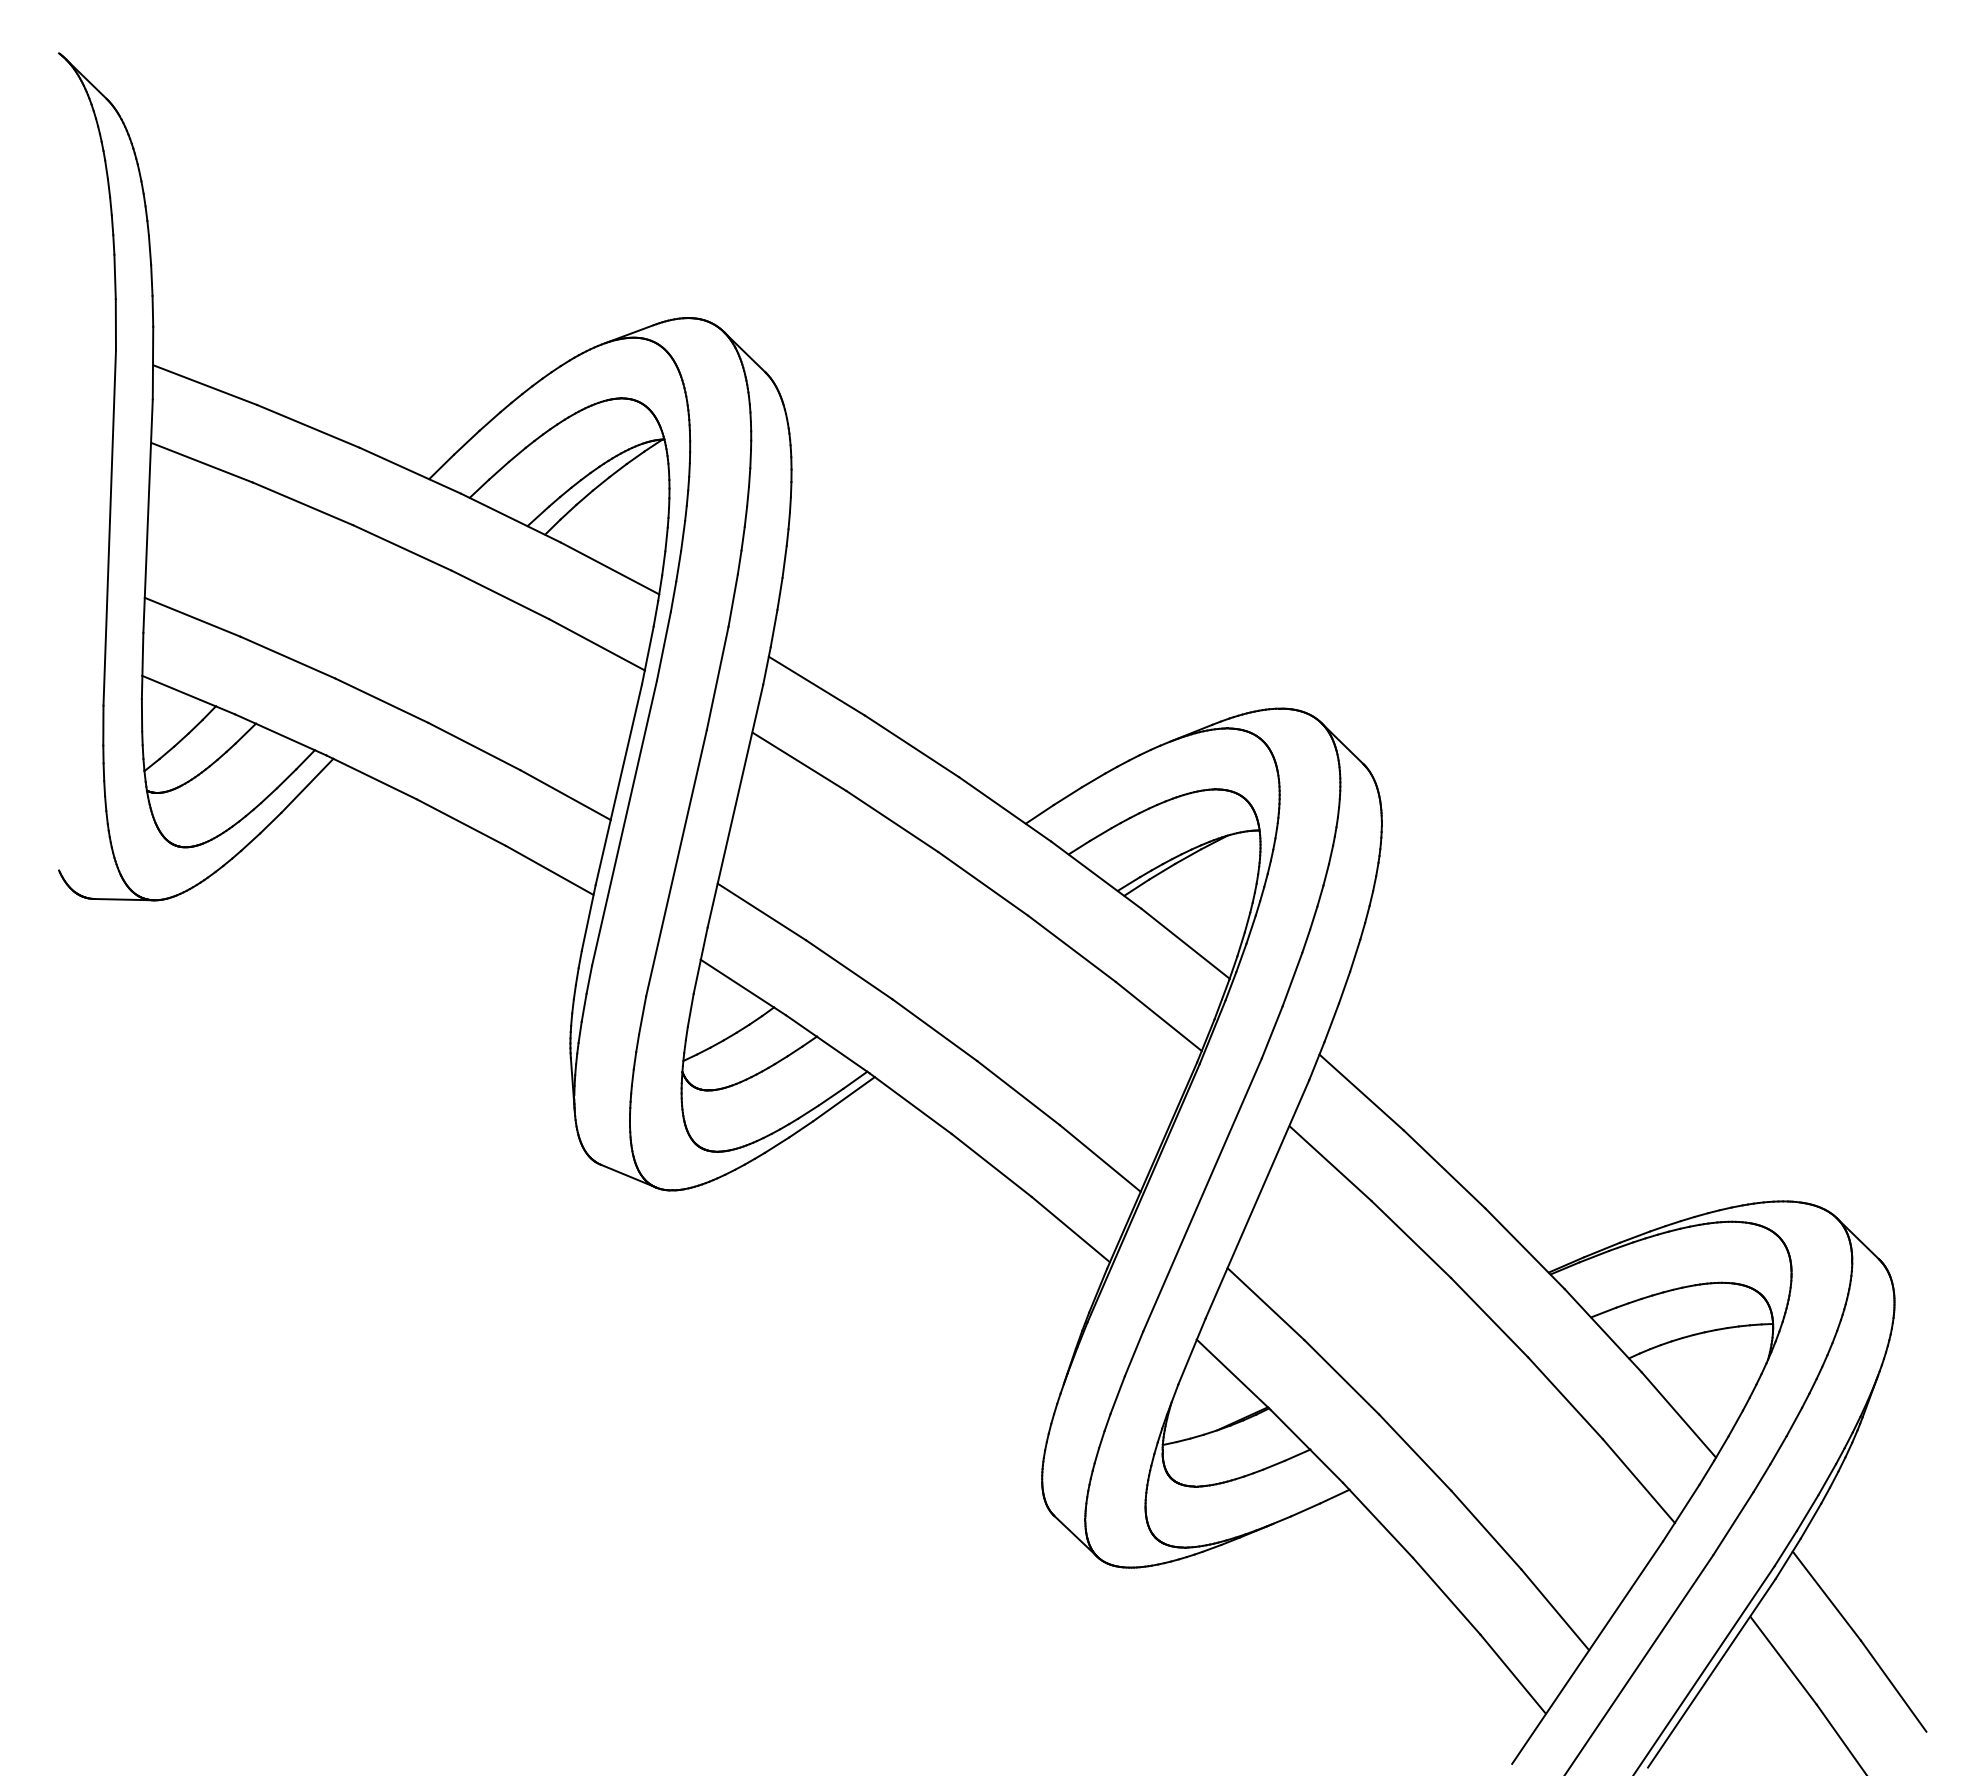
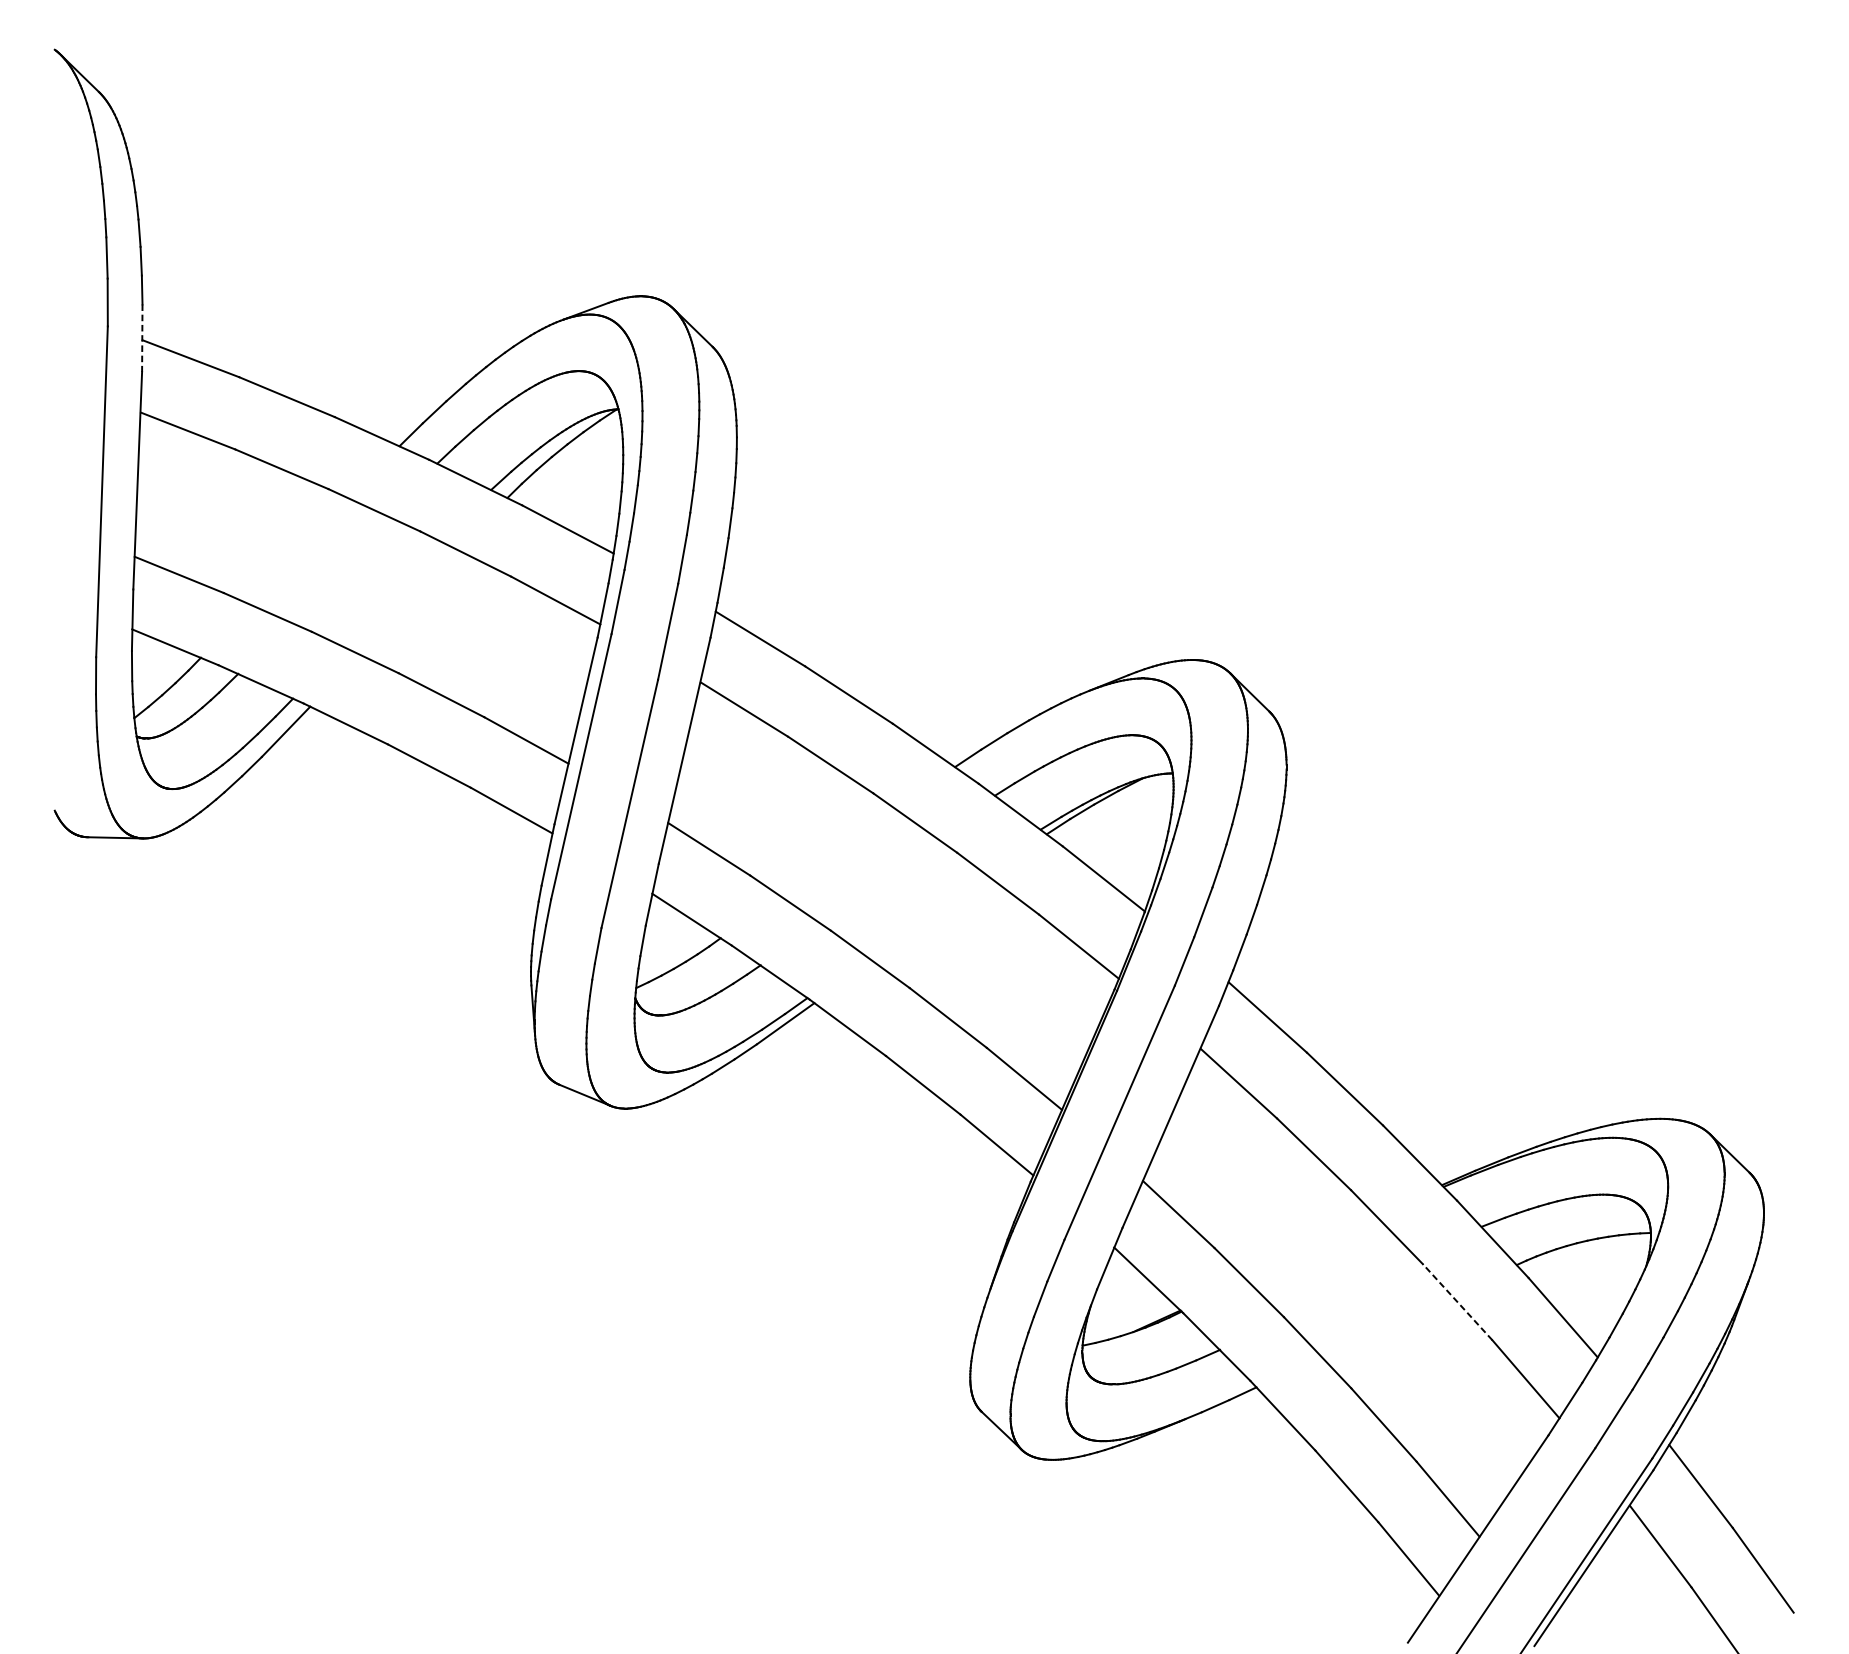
line: (153, 363) -> (142, 338), solid -> dashed
line: (1565, 1397) -> (1457, 1301), solid -> dashed

